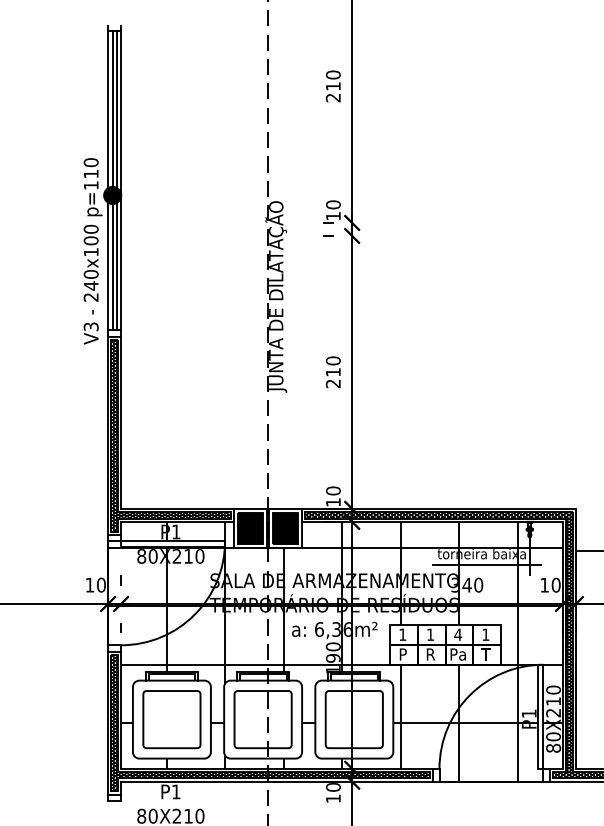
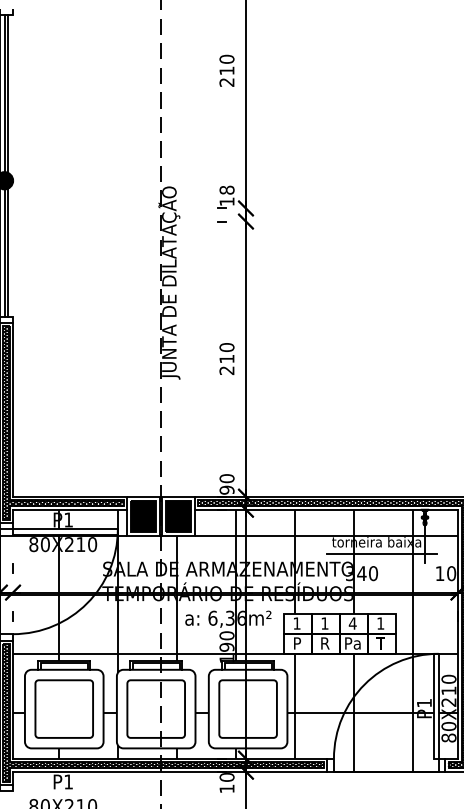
line: (121, 180) -> (13, 165), removed
text: (333, 204) -> (227, 189), 10 -> 18
text: (333, 502) -> (227, 490), 10 -> 90

